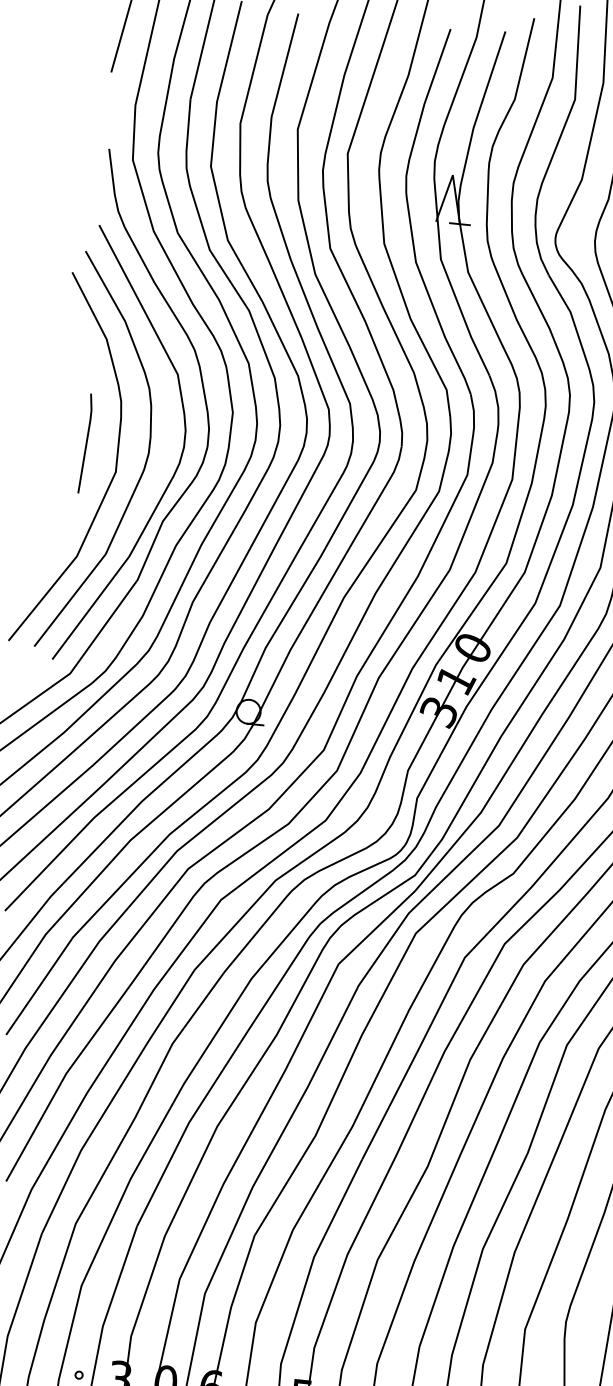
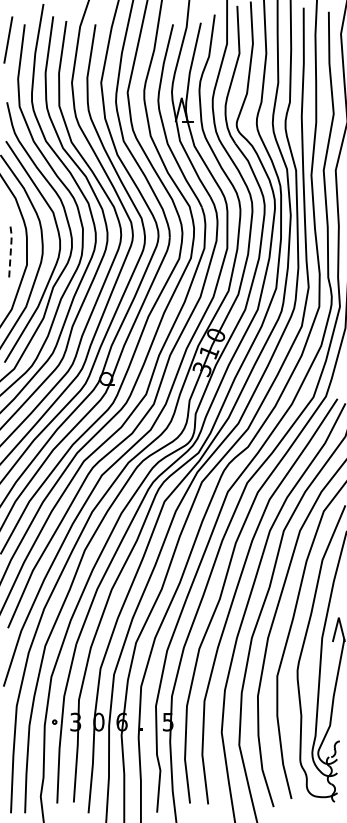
line: (86, 440) -> (10, 250), solid -> dashed

